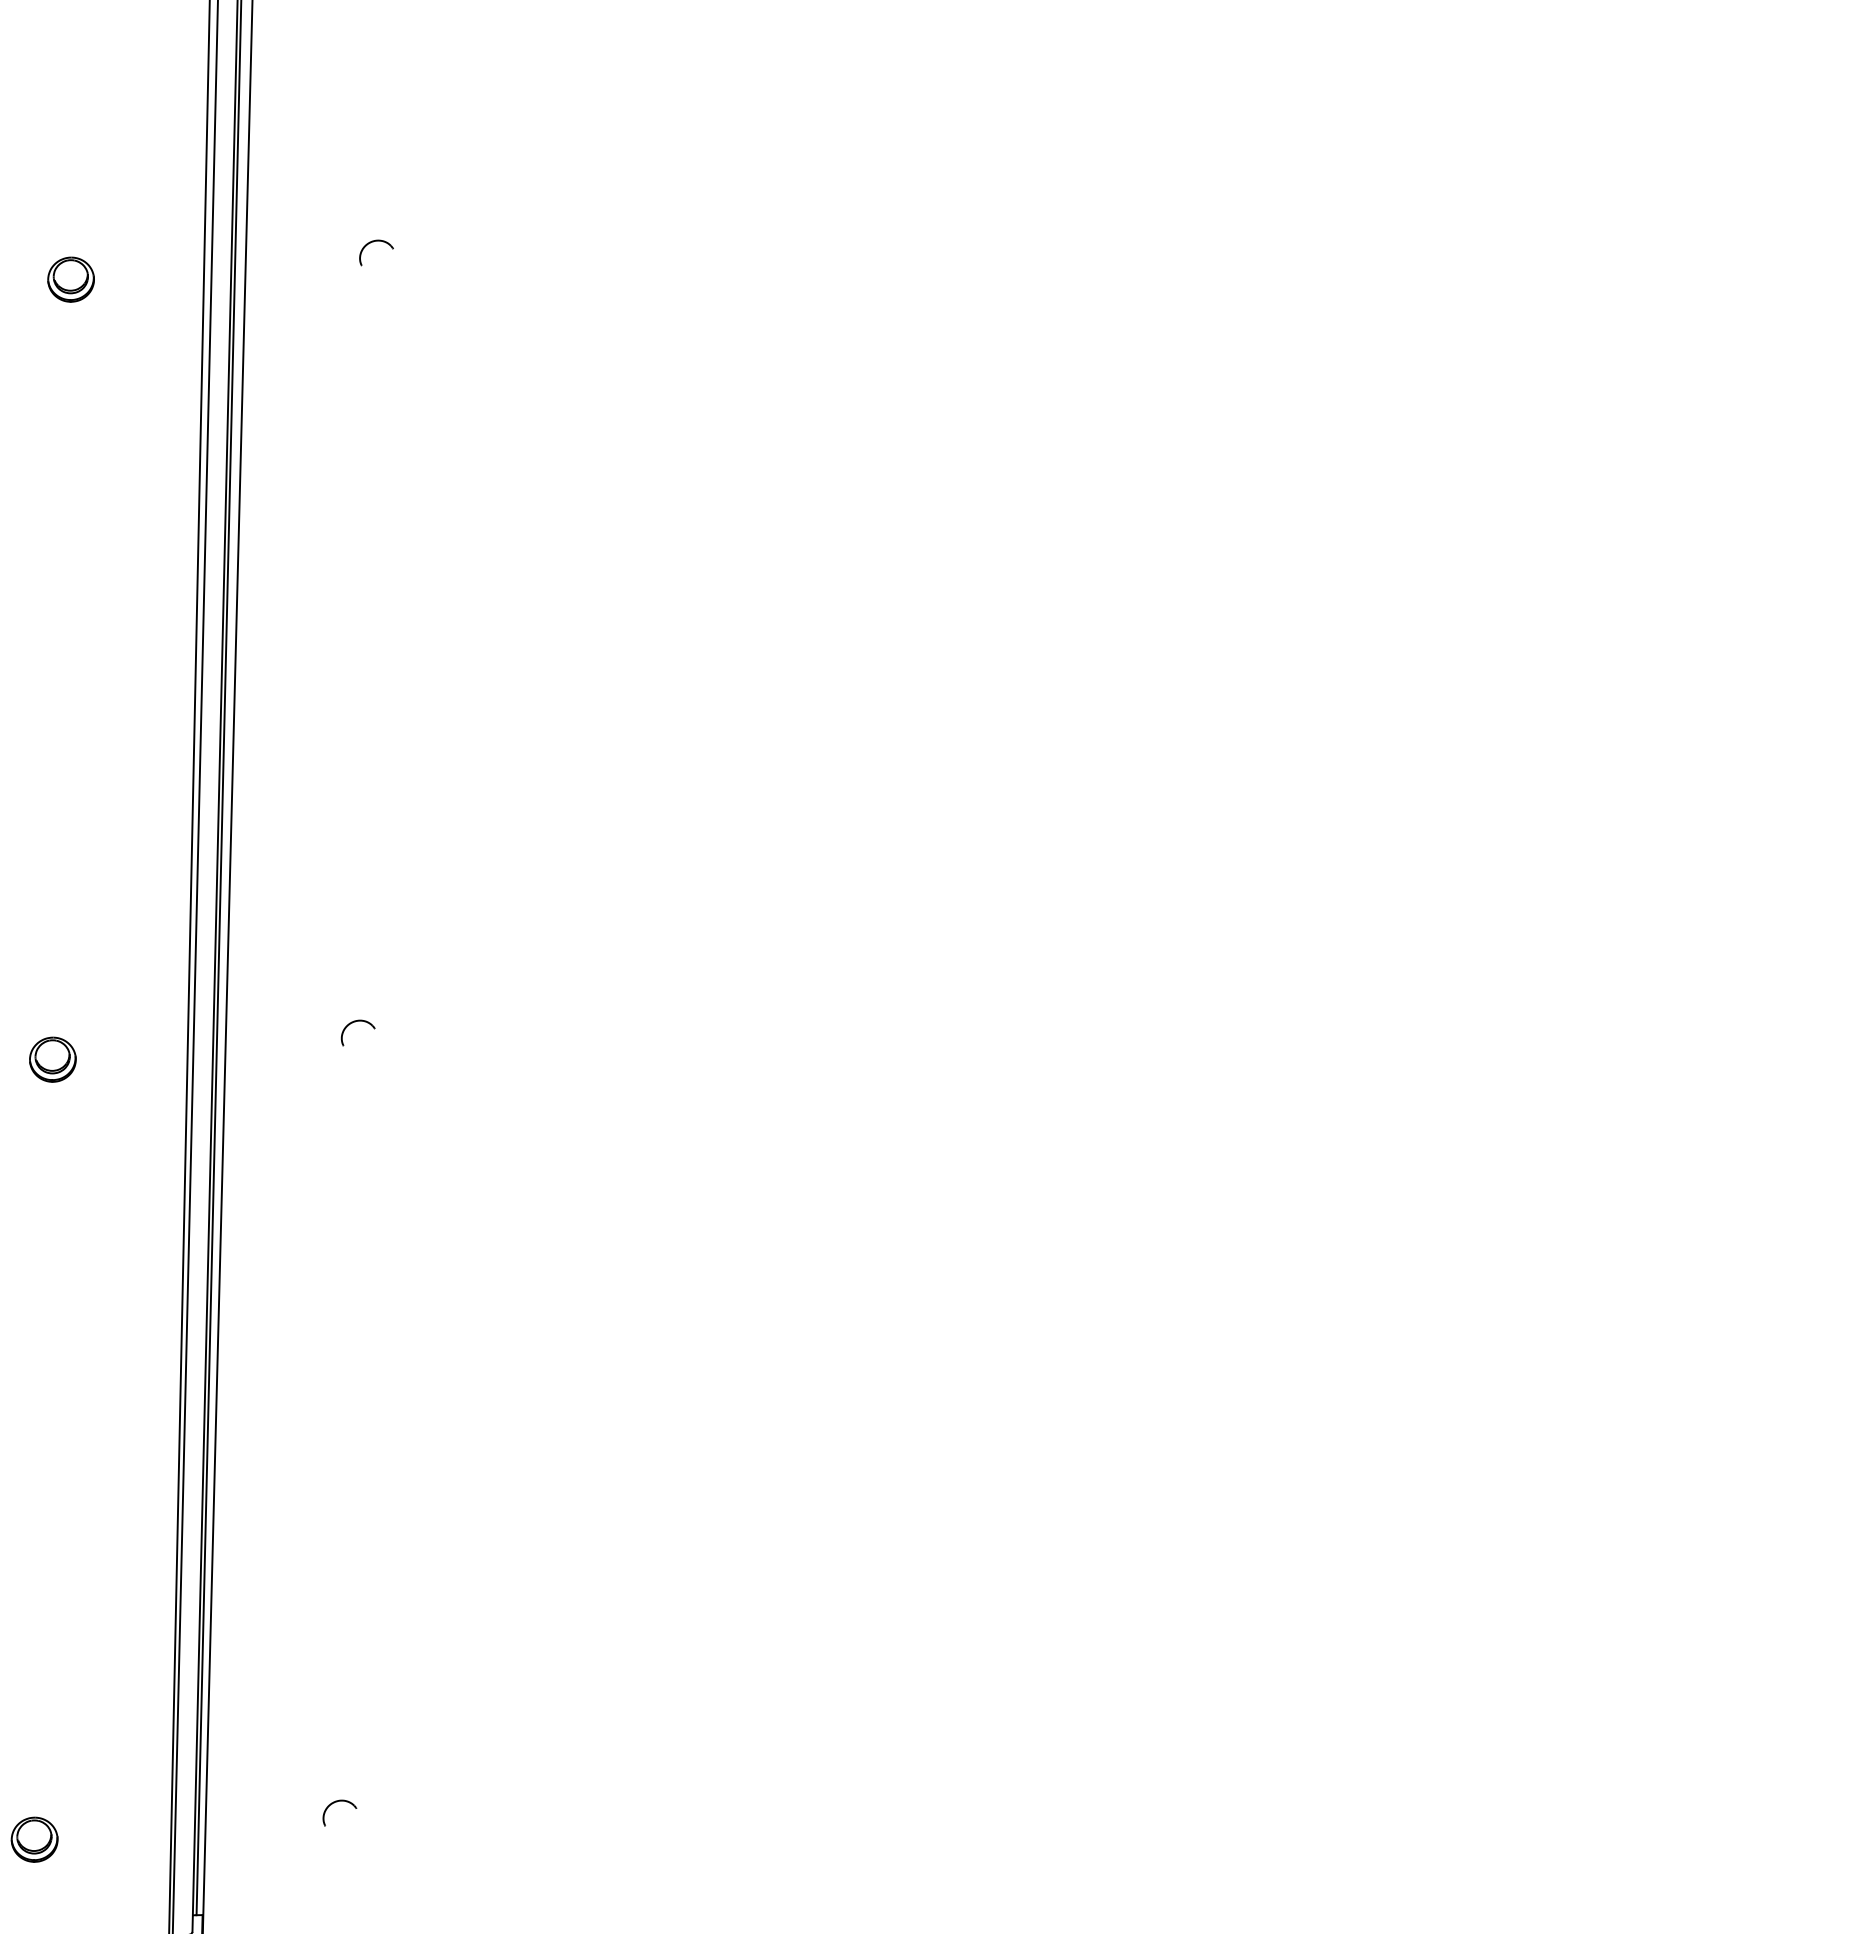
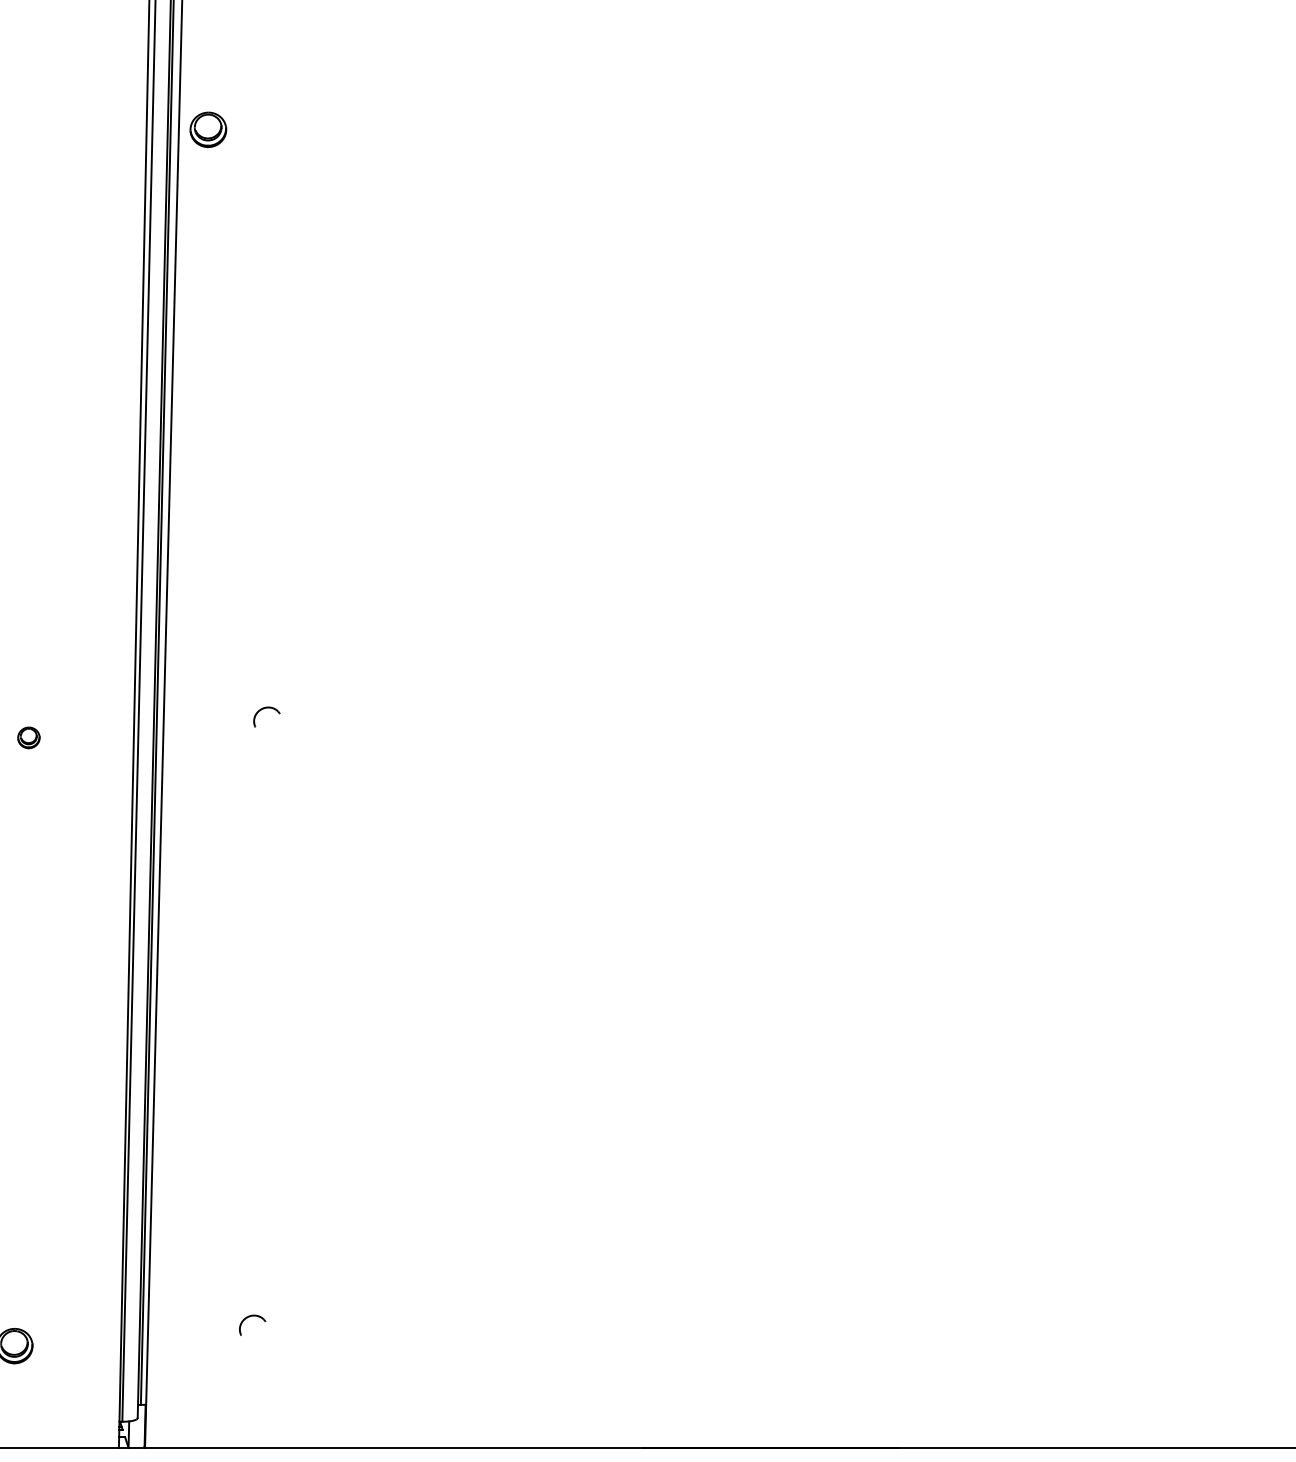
part: (373, 242) -> (278, 100), removed
part: (70, 279) -> (207, 129), moved
part: (52, 1059) -> (28, 737), size x0.6

